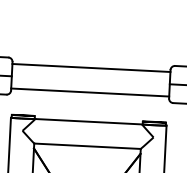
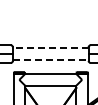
line: (90, 68) -> (50, 48), solid -> dashed
line: (89, 91) -> (50, 59), solid -> dashed

